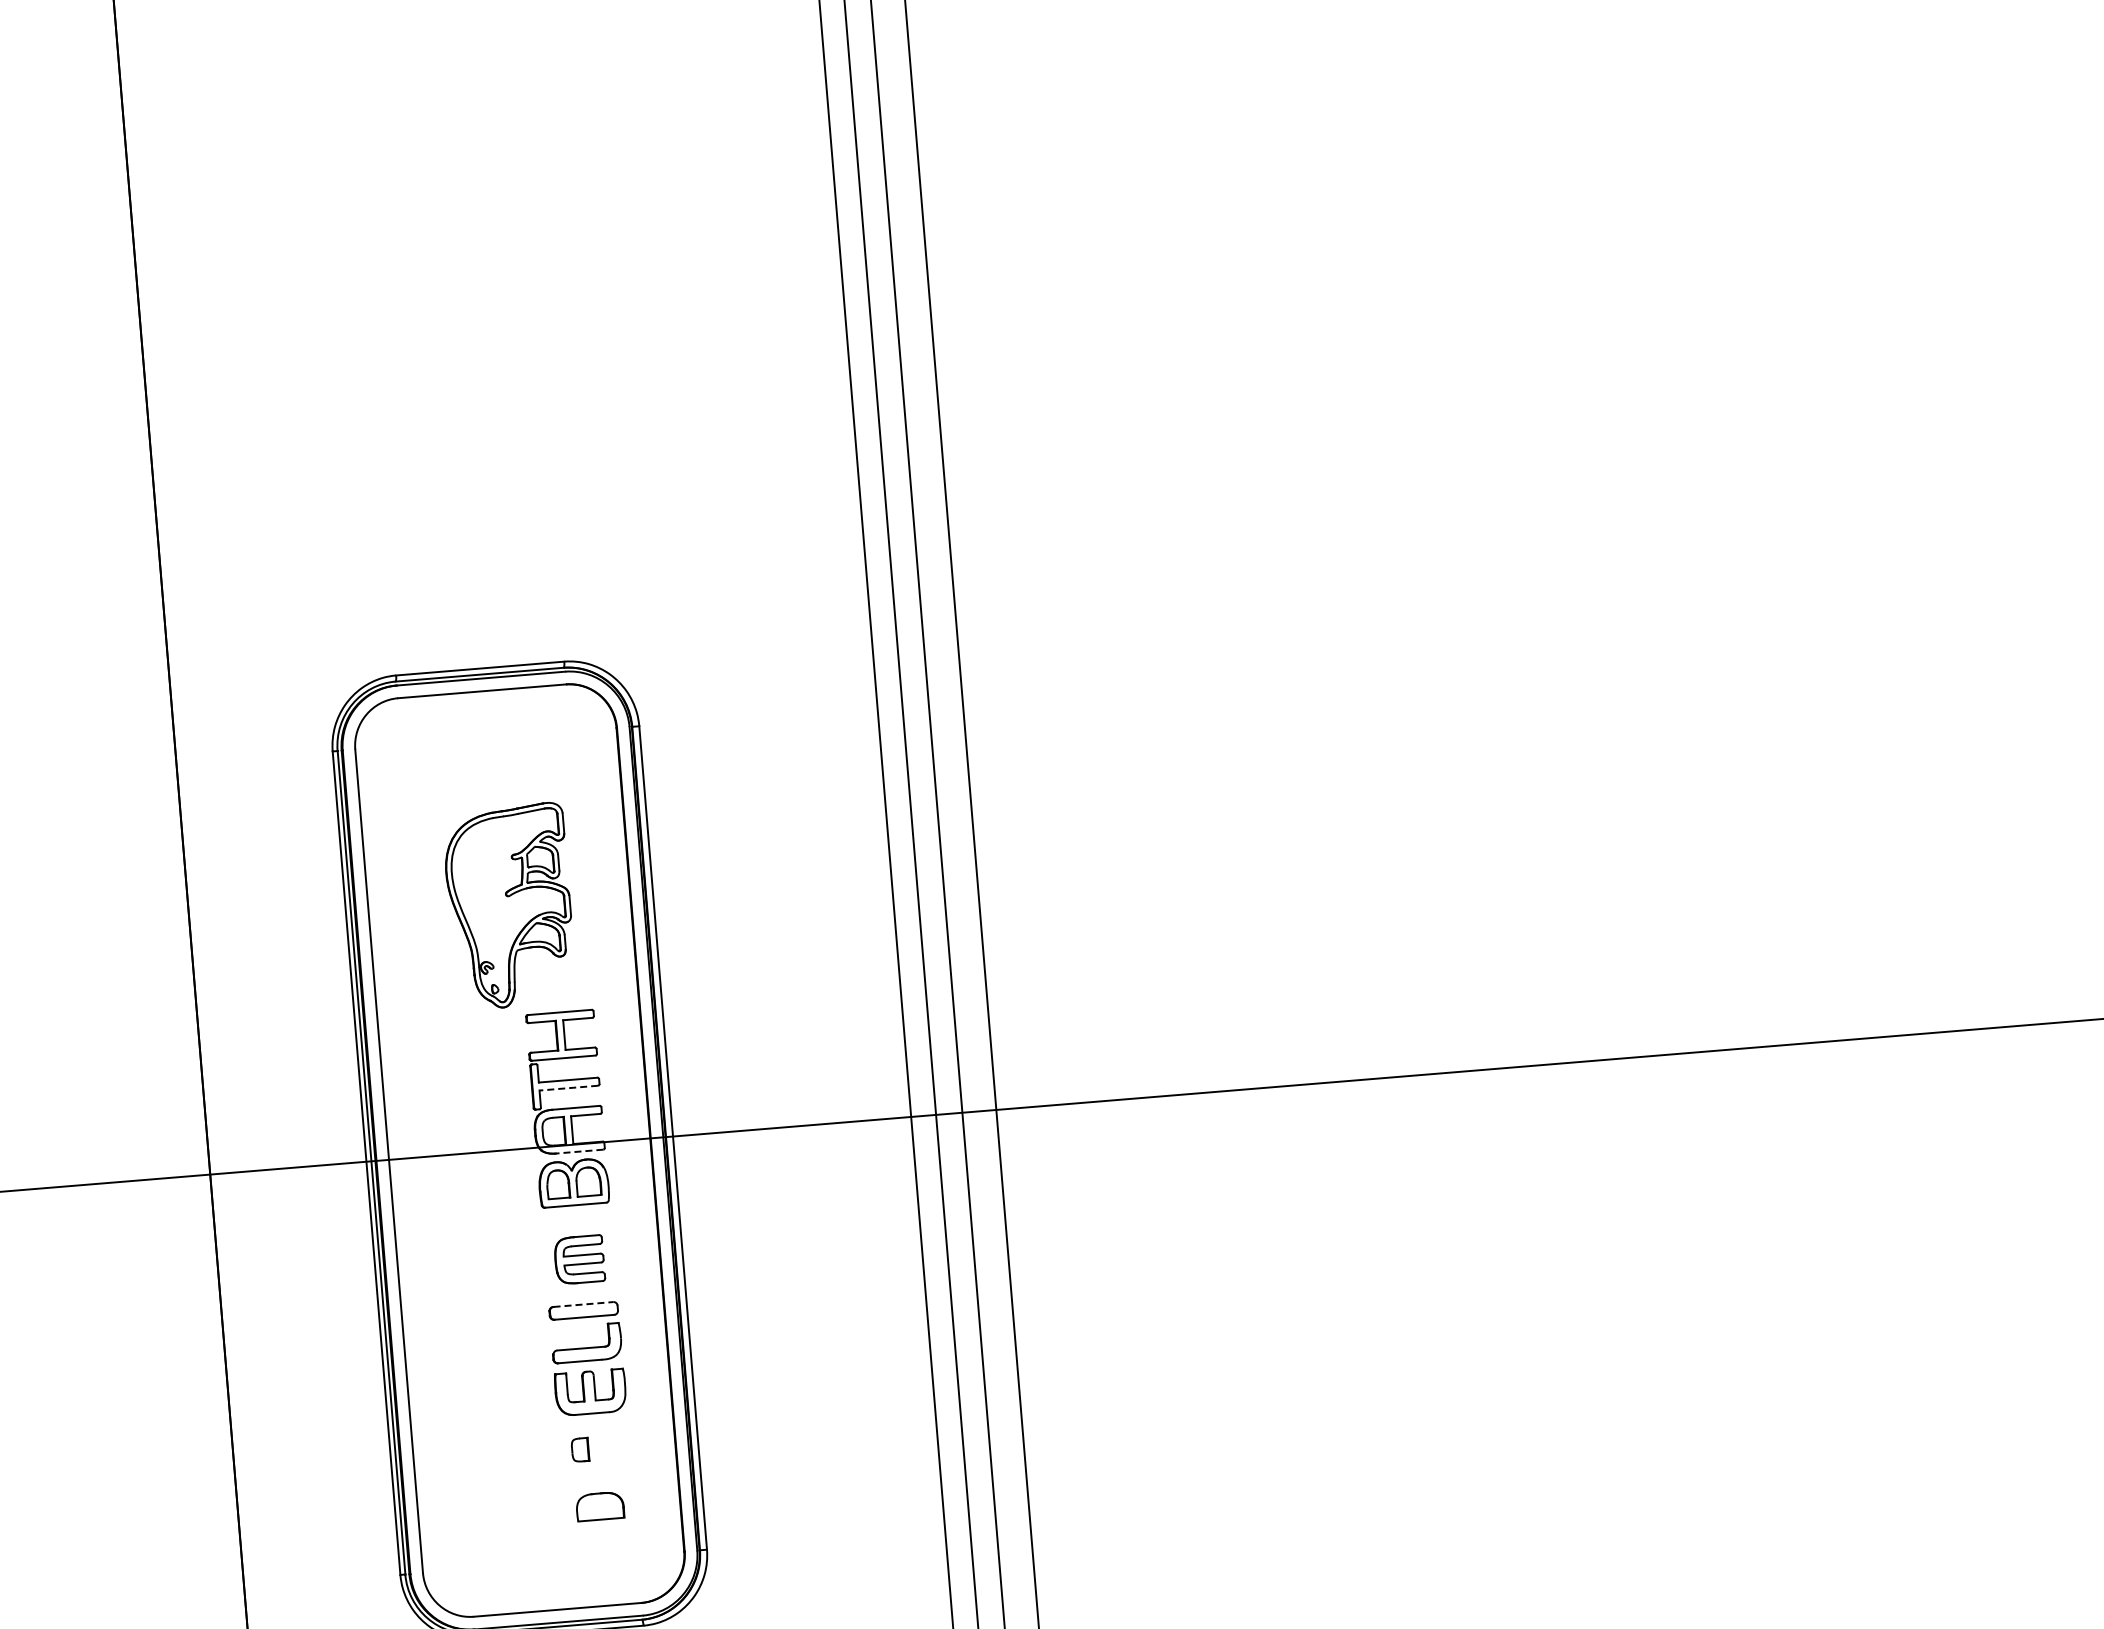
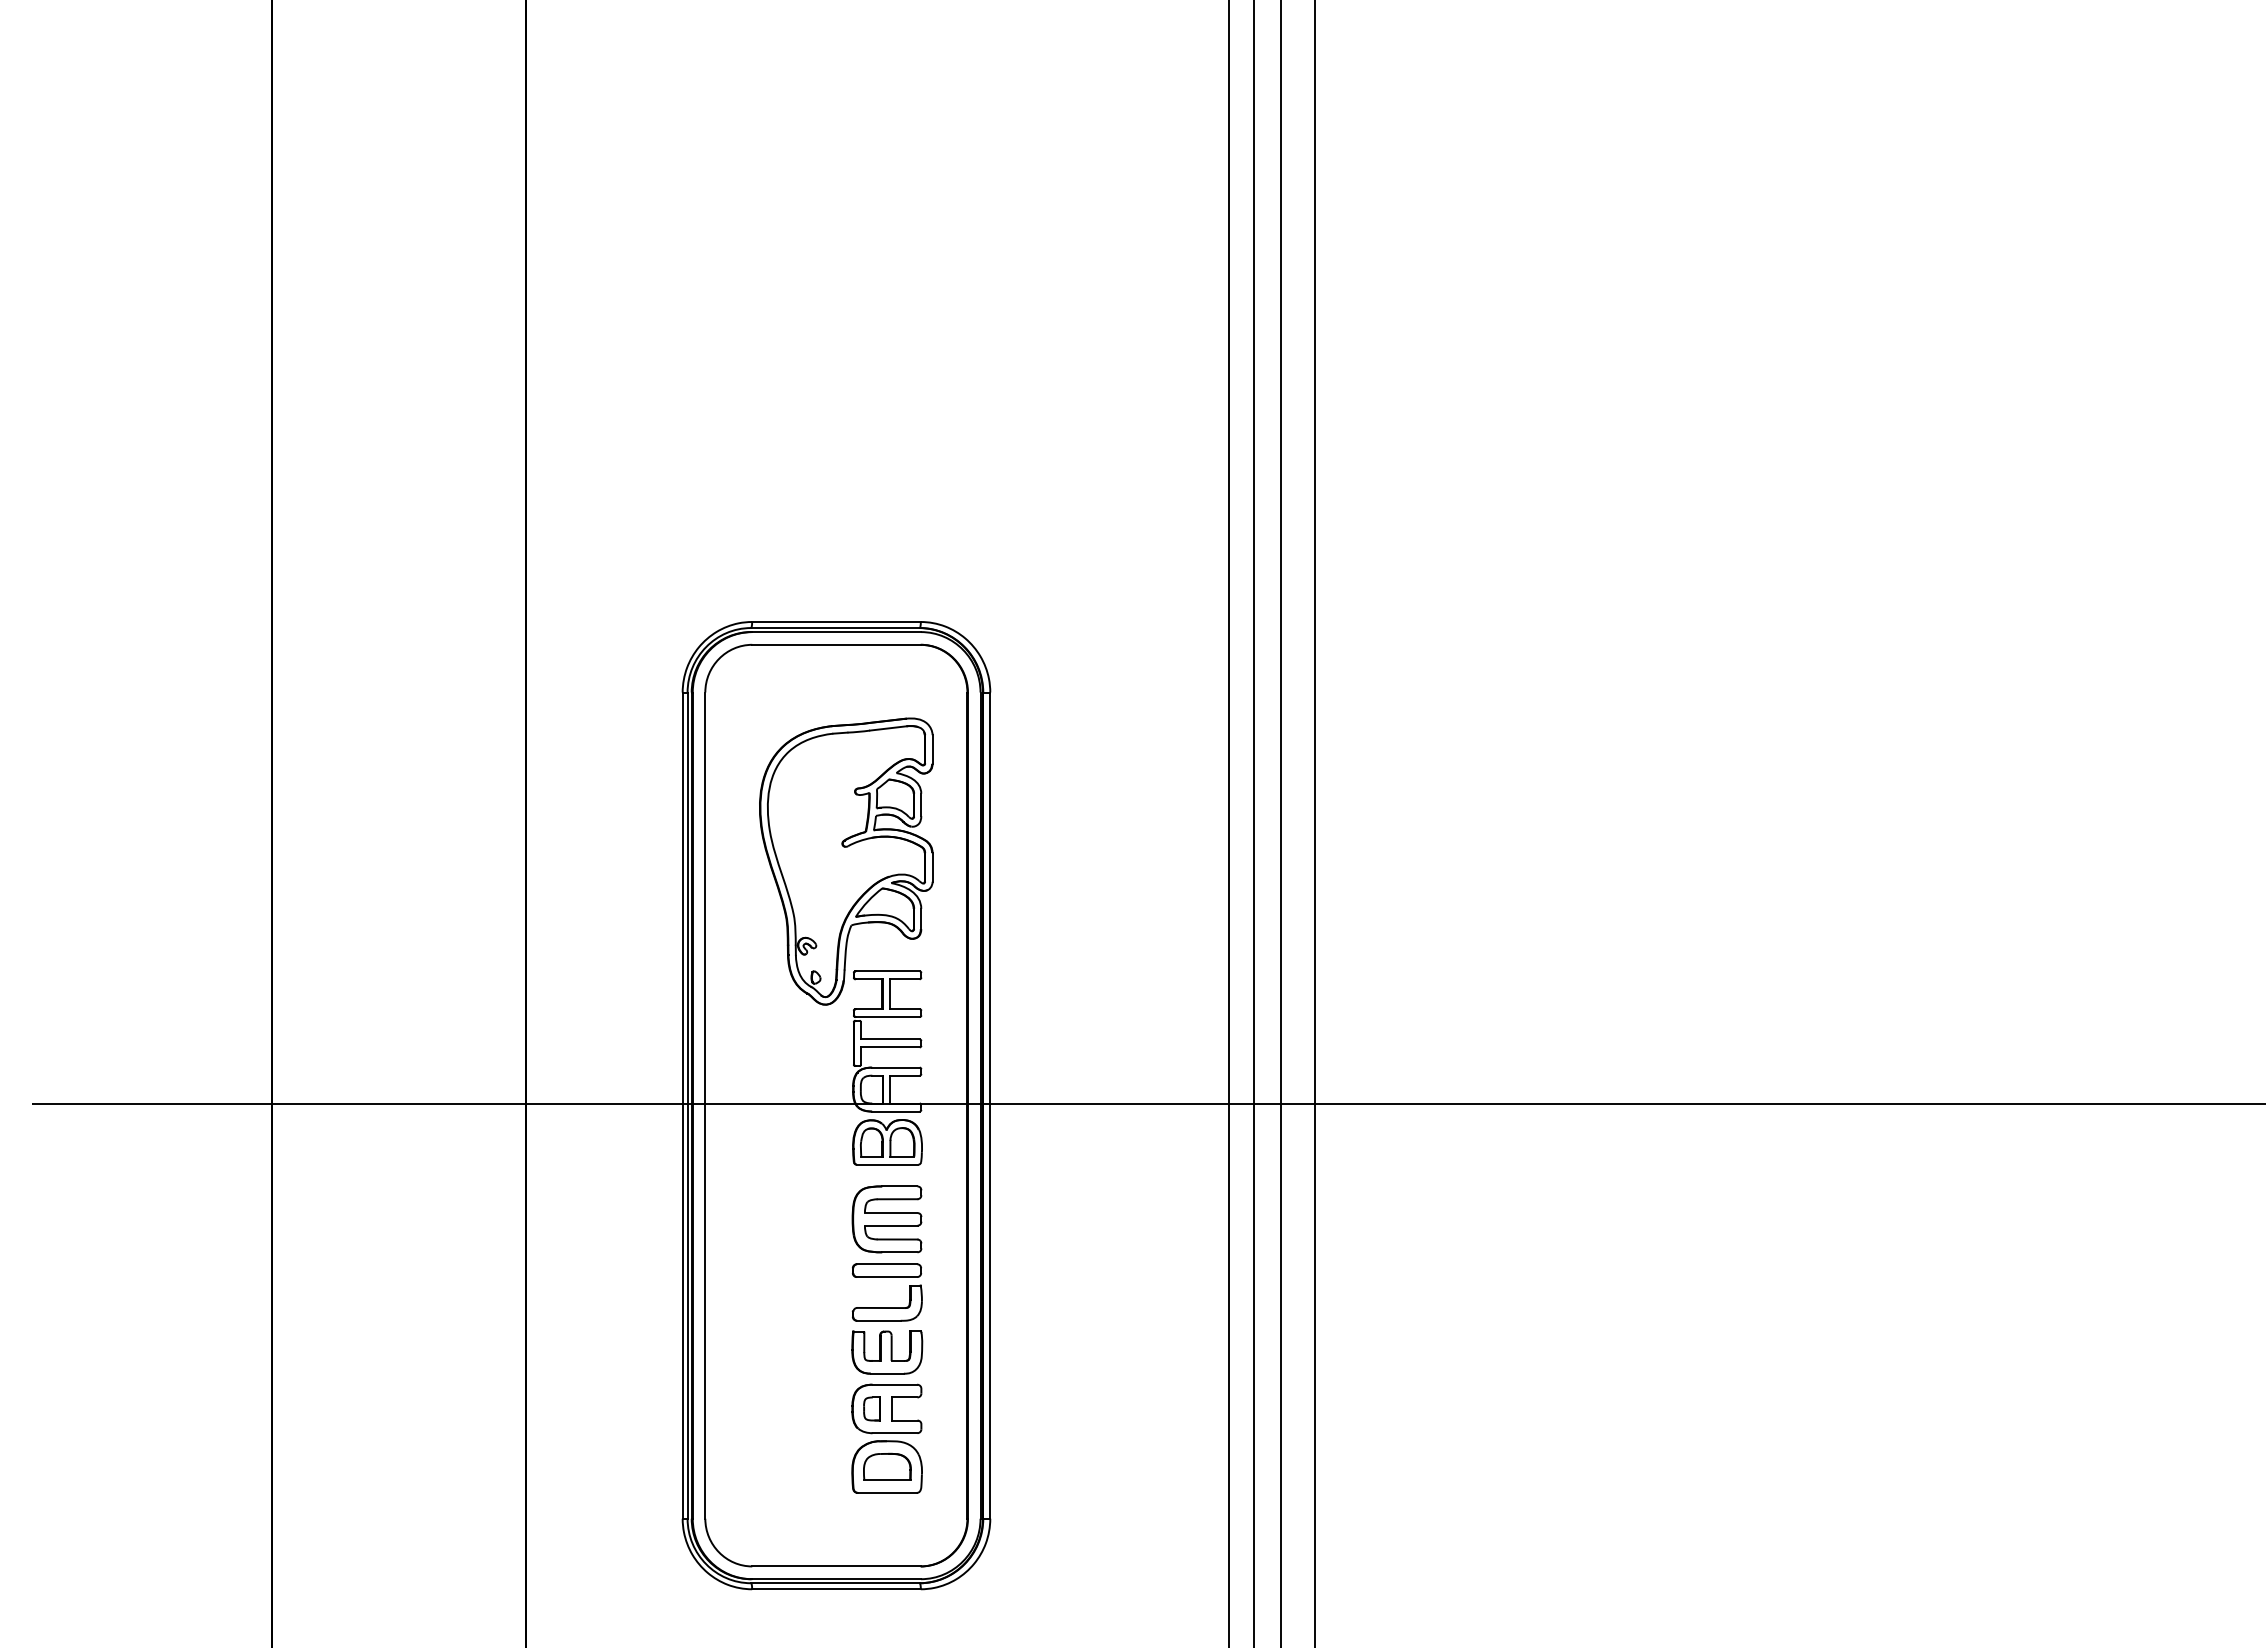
part: (509, 906) -> (846, 861), size x1.43
line: (567, 1088) -> (889, 1047), dashed -> solid
line: (580, 1151) -> (896, 1111), dashed -> solid
part: (579, 1259) -> (886, 1219), size x1.43
line: (583, 1304) -> (887, 1264), dashed -> solid
part: (596, 1478) -> (886, 1438), added

